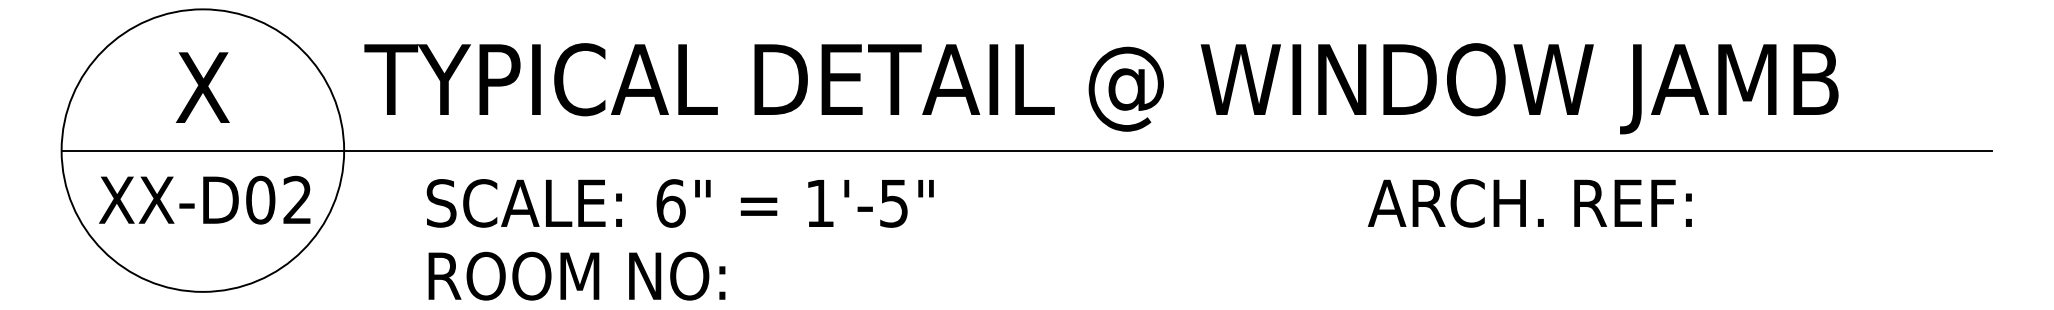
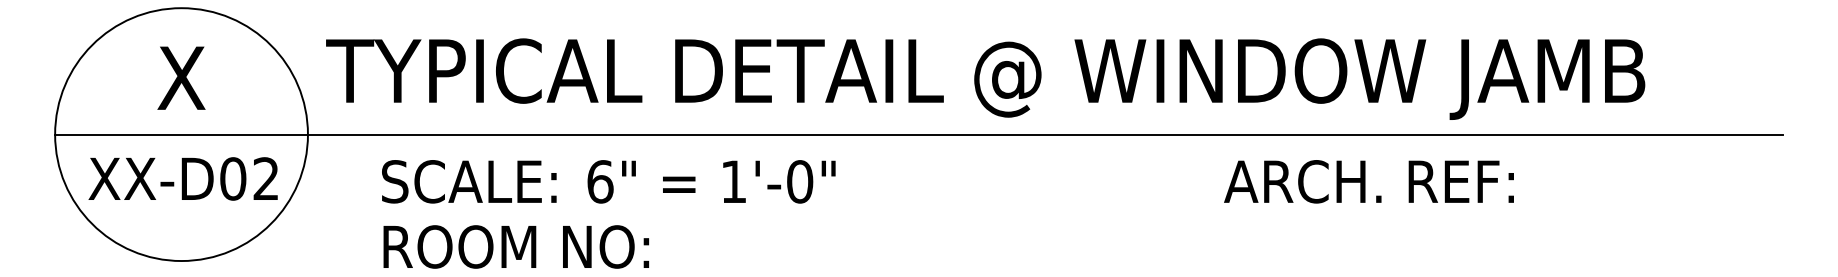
text: (894, 203) -> (800, 181), 1'-5" -> 1'-0"

